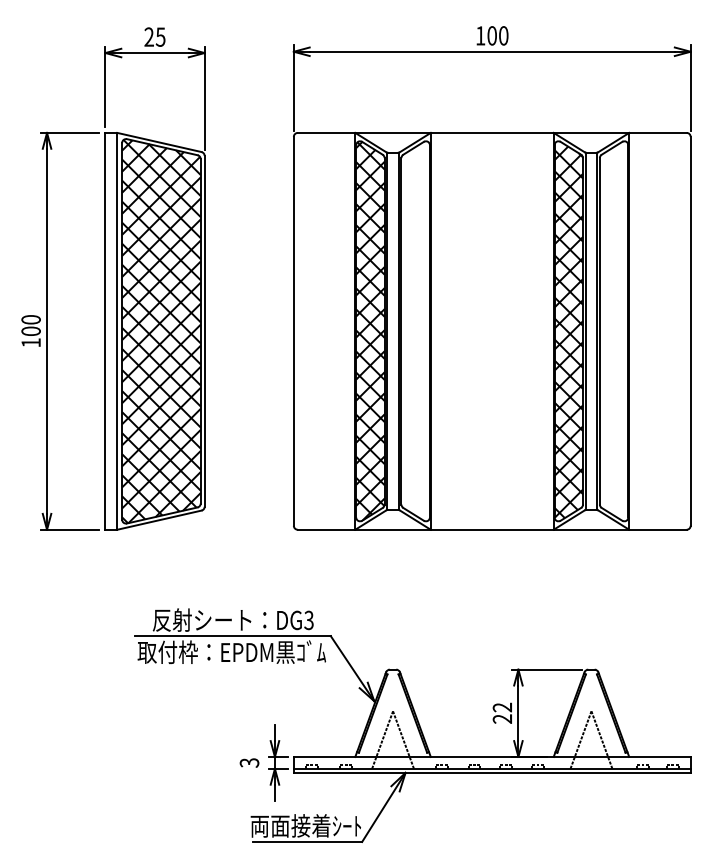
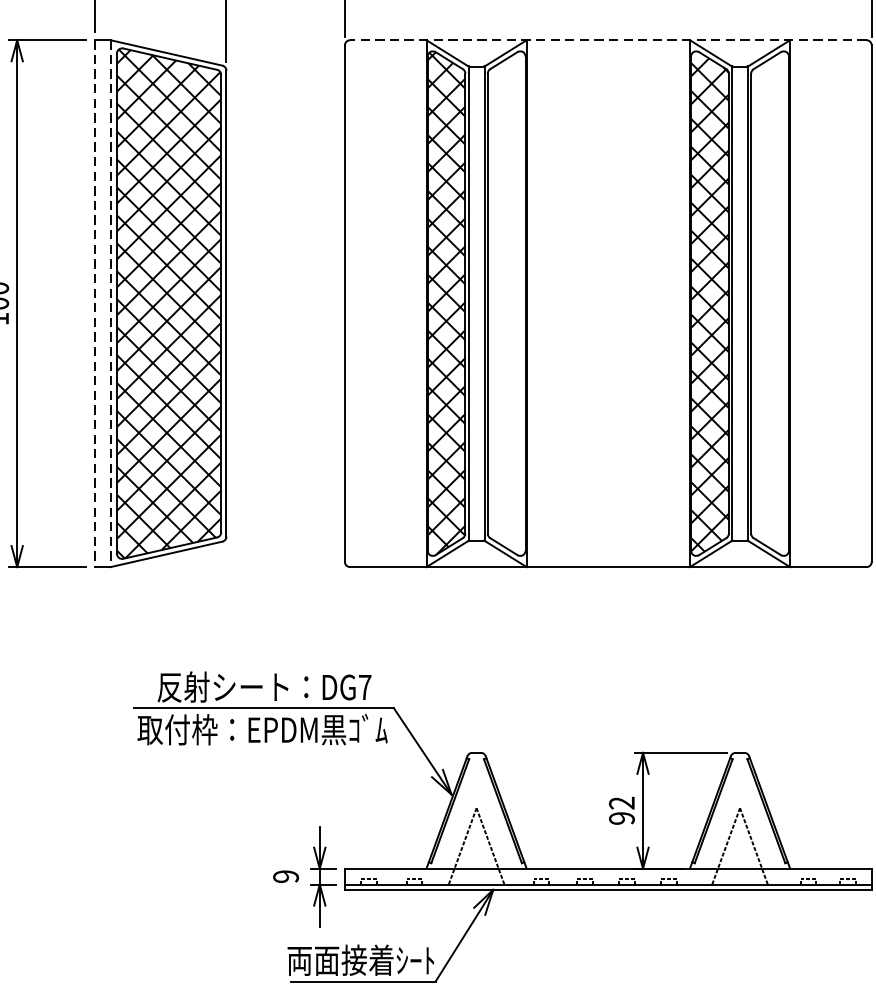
line: (491, 132) -> (607, 39), solid -> dashed
line: (105, 331) -> (94, 303), solid -> dashed
line: (117, 331) -> (110, 303), solid -> dashed
text: (308, 620) -> (364, 687), DG3 -> DG7
text: (502, 718) -> (621, 817), 22 -> 92
text: (249, 762) -> (286, 876), 3 -> 9

